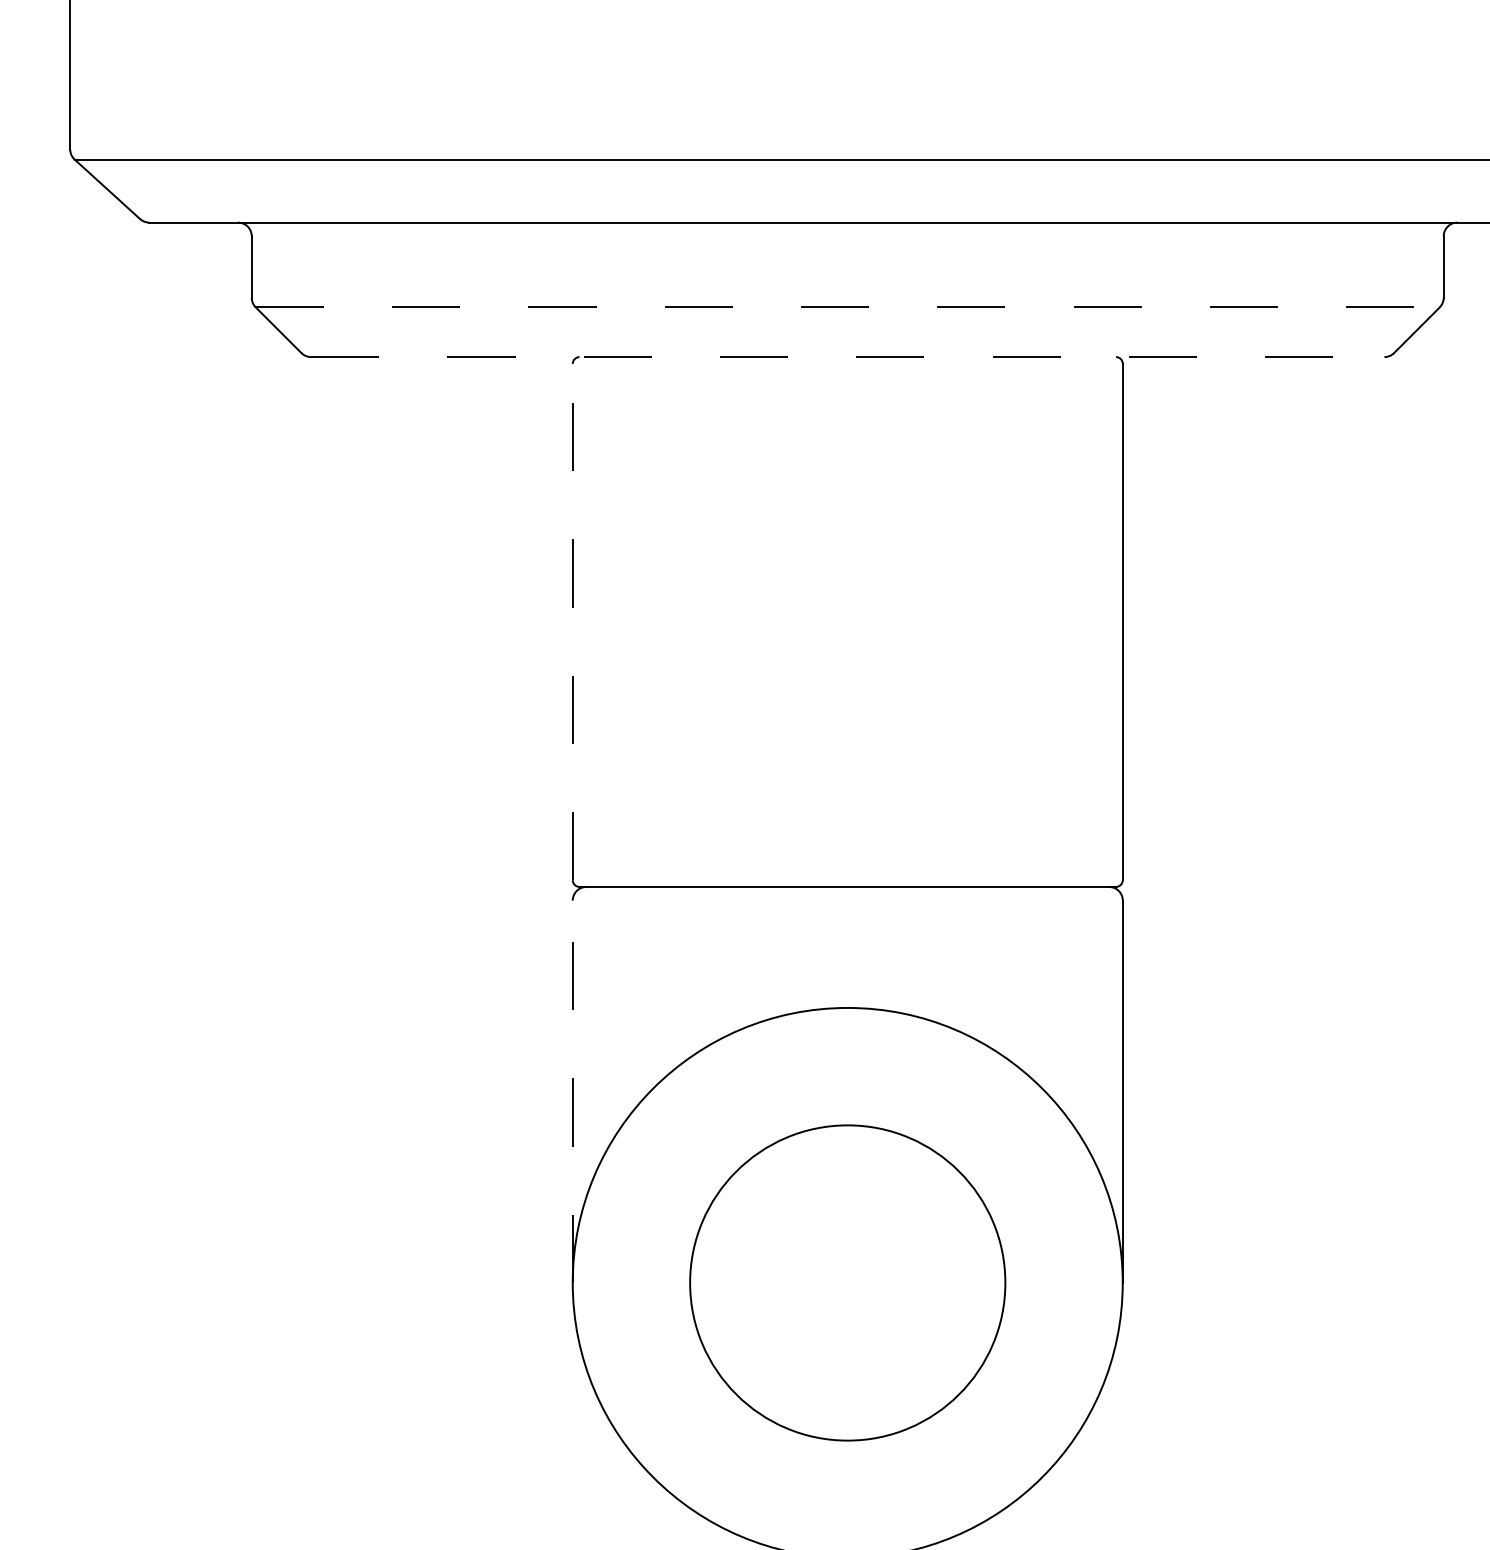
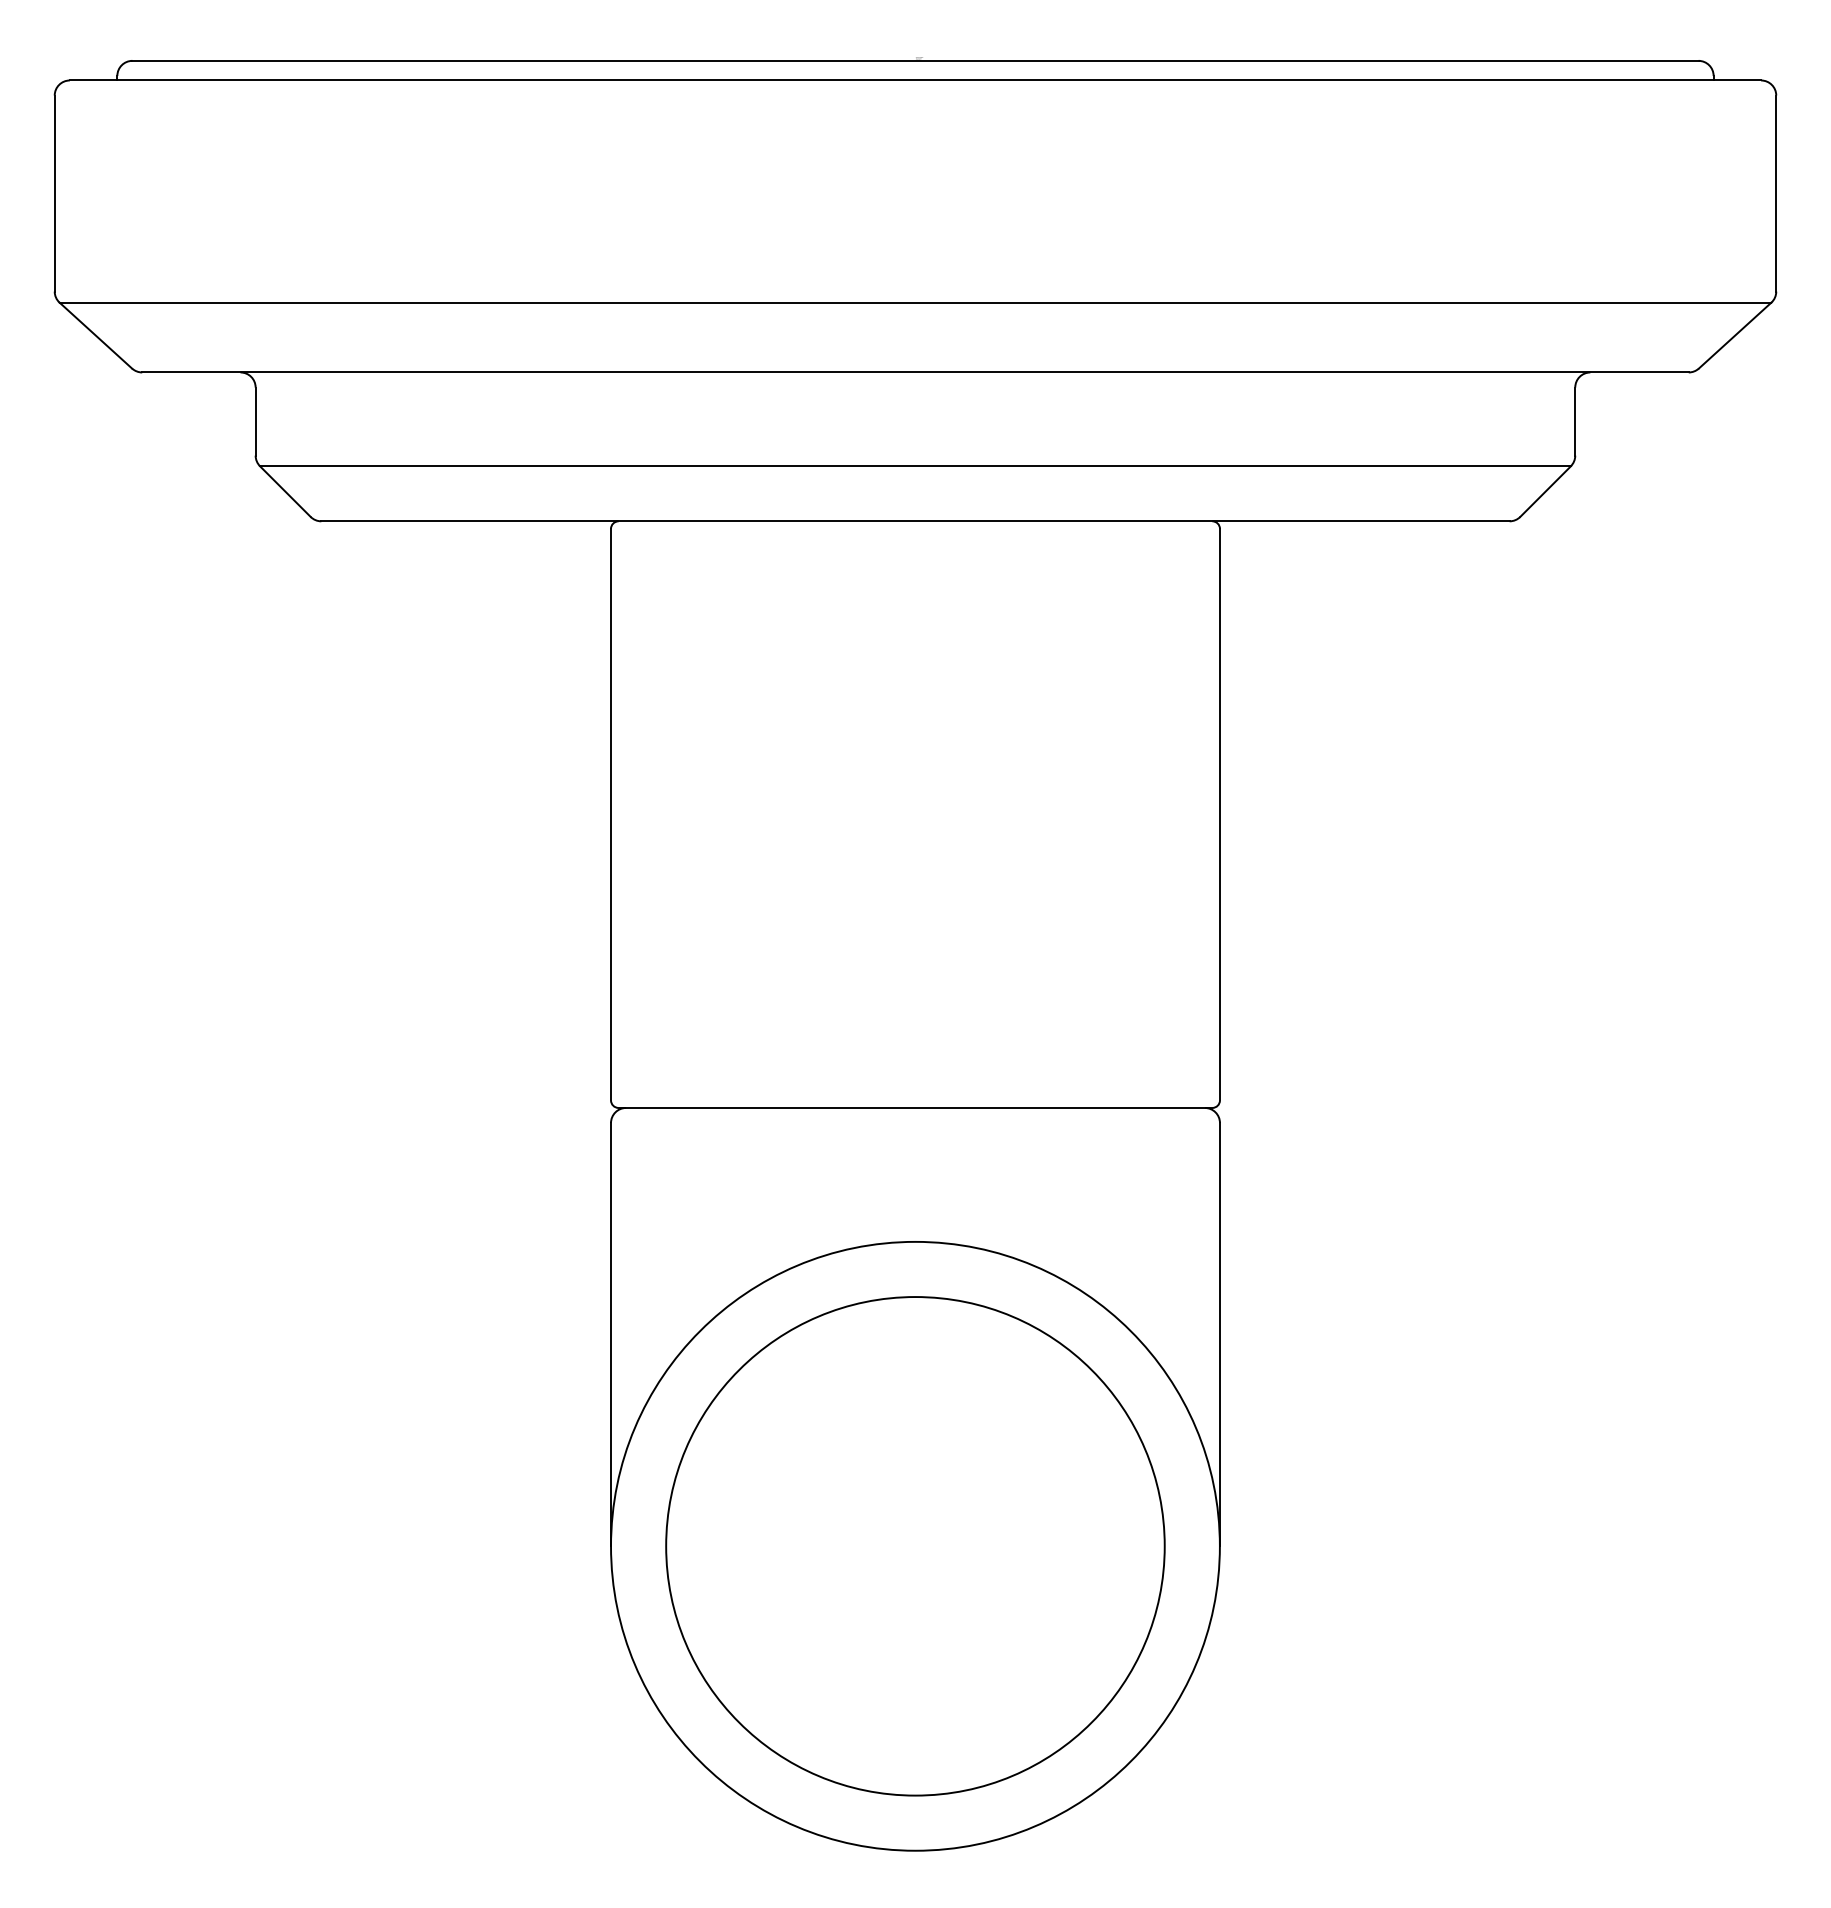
line: (848, 307) -> (916, 466), dashed -> solid
line: (847, 357) -> (915, 521), dashed -> solid
line: (573, 621) -> (611, 814), dashed -> solid
line: (573, 1091) -> (611, 1334), dashed -> solid
circle: (847, 1283) -> (915, 1546), size x1.43

